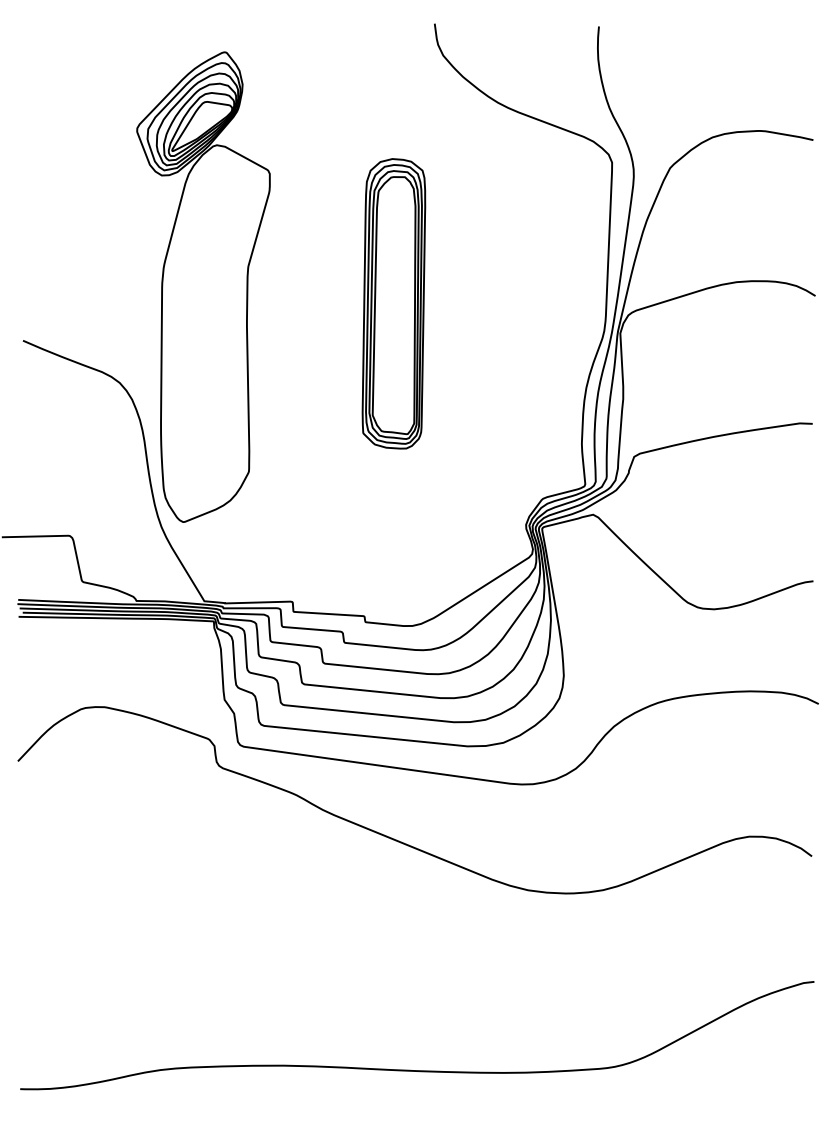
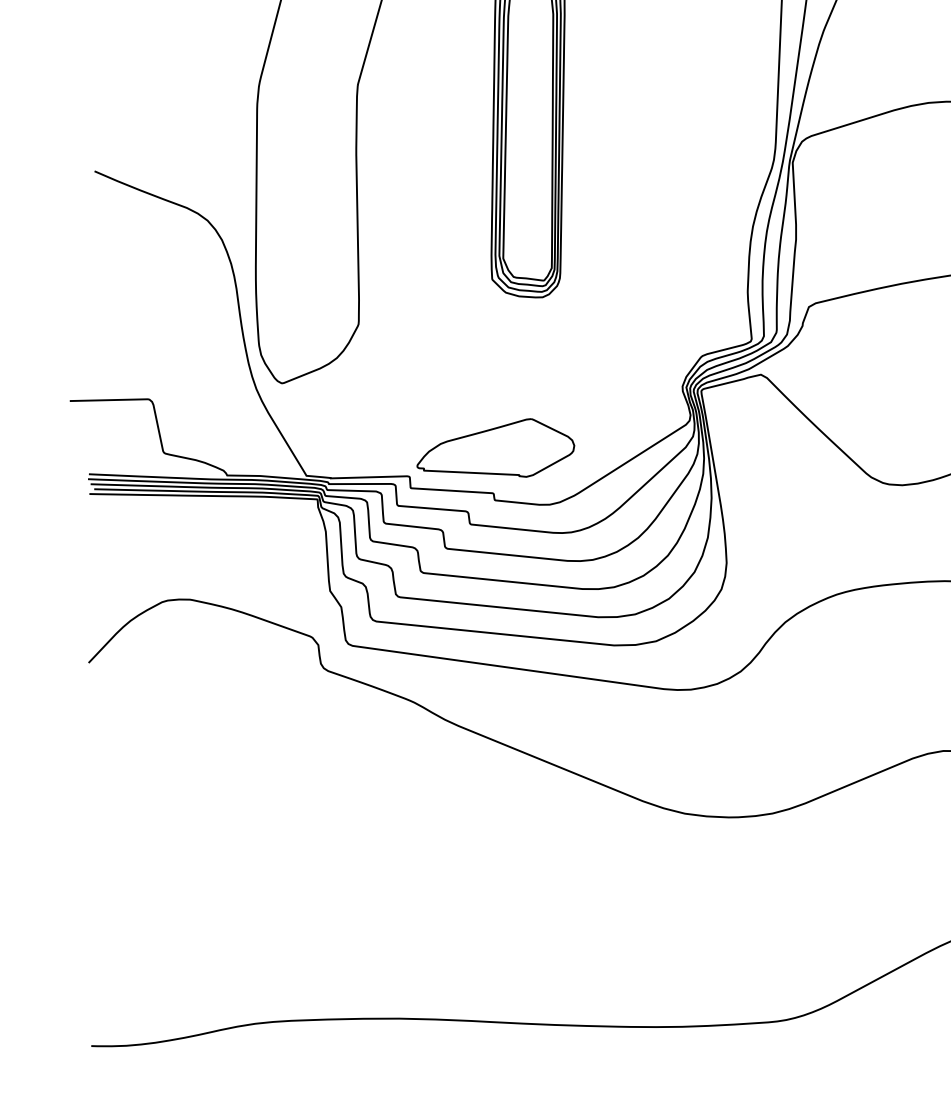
part: (366, 576) -> (496, 446), added

